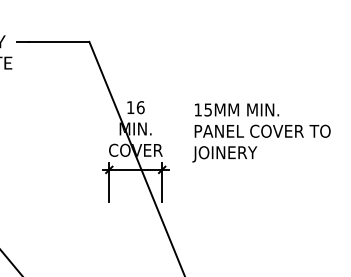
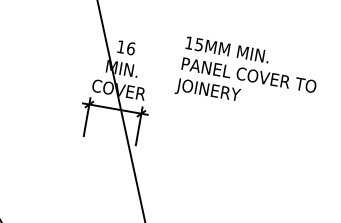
text: (261, 132) -> (247, 76), moved

